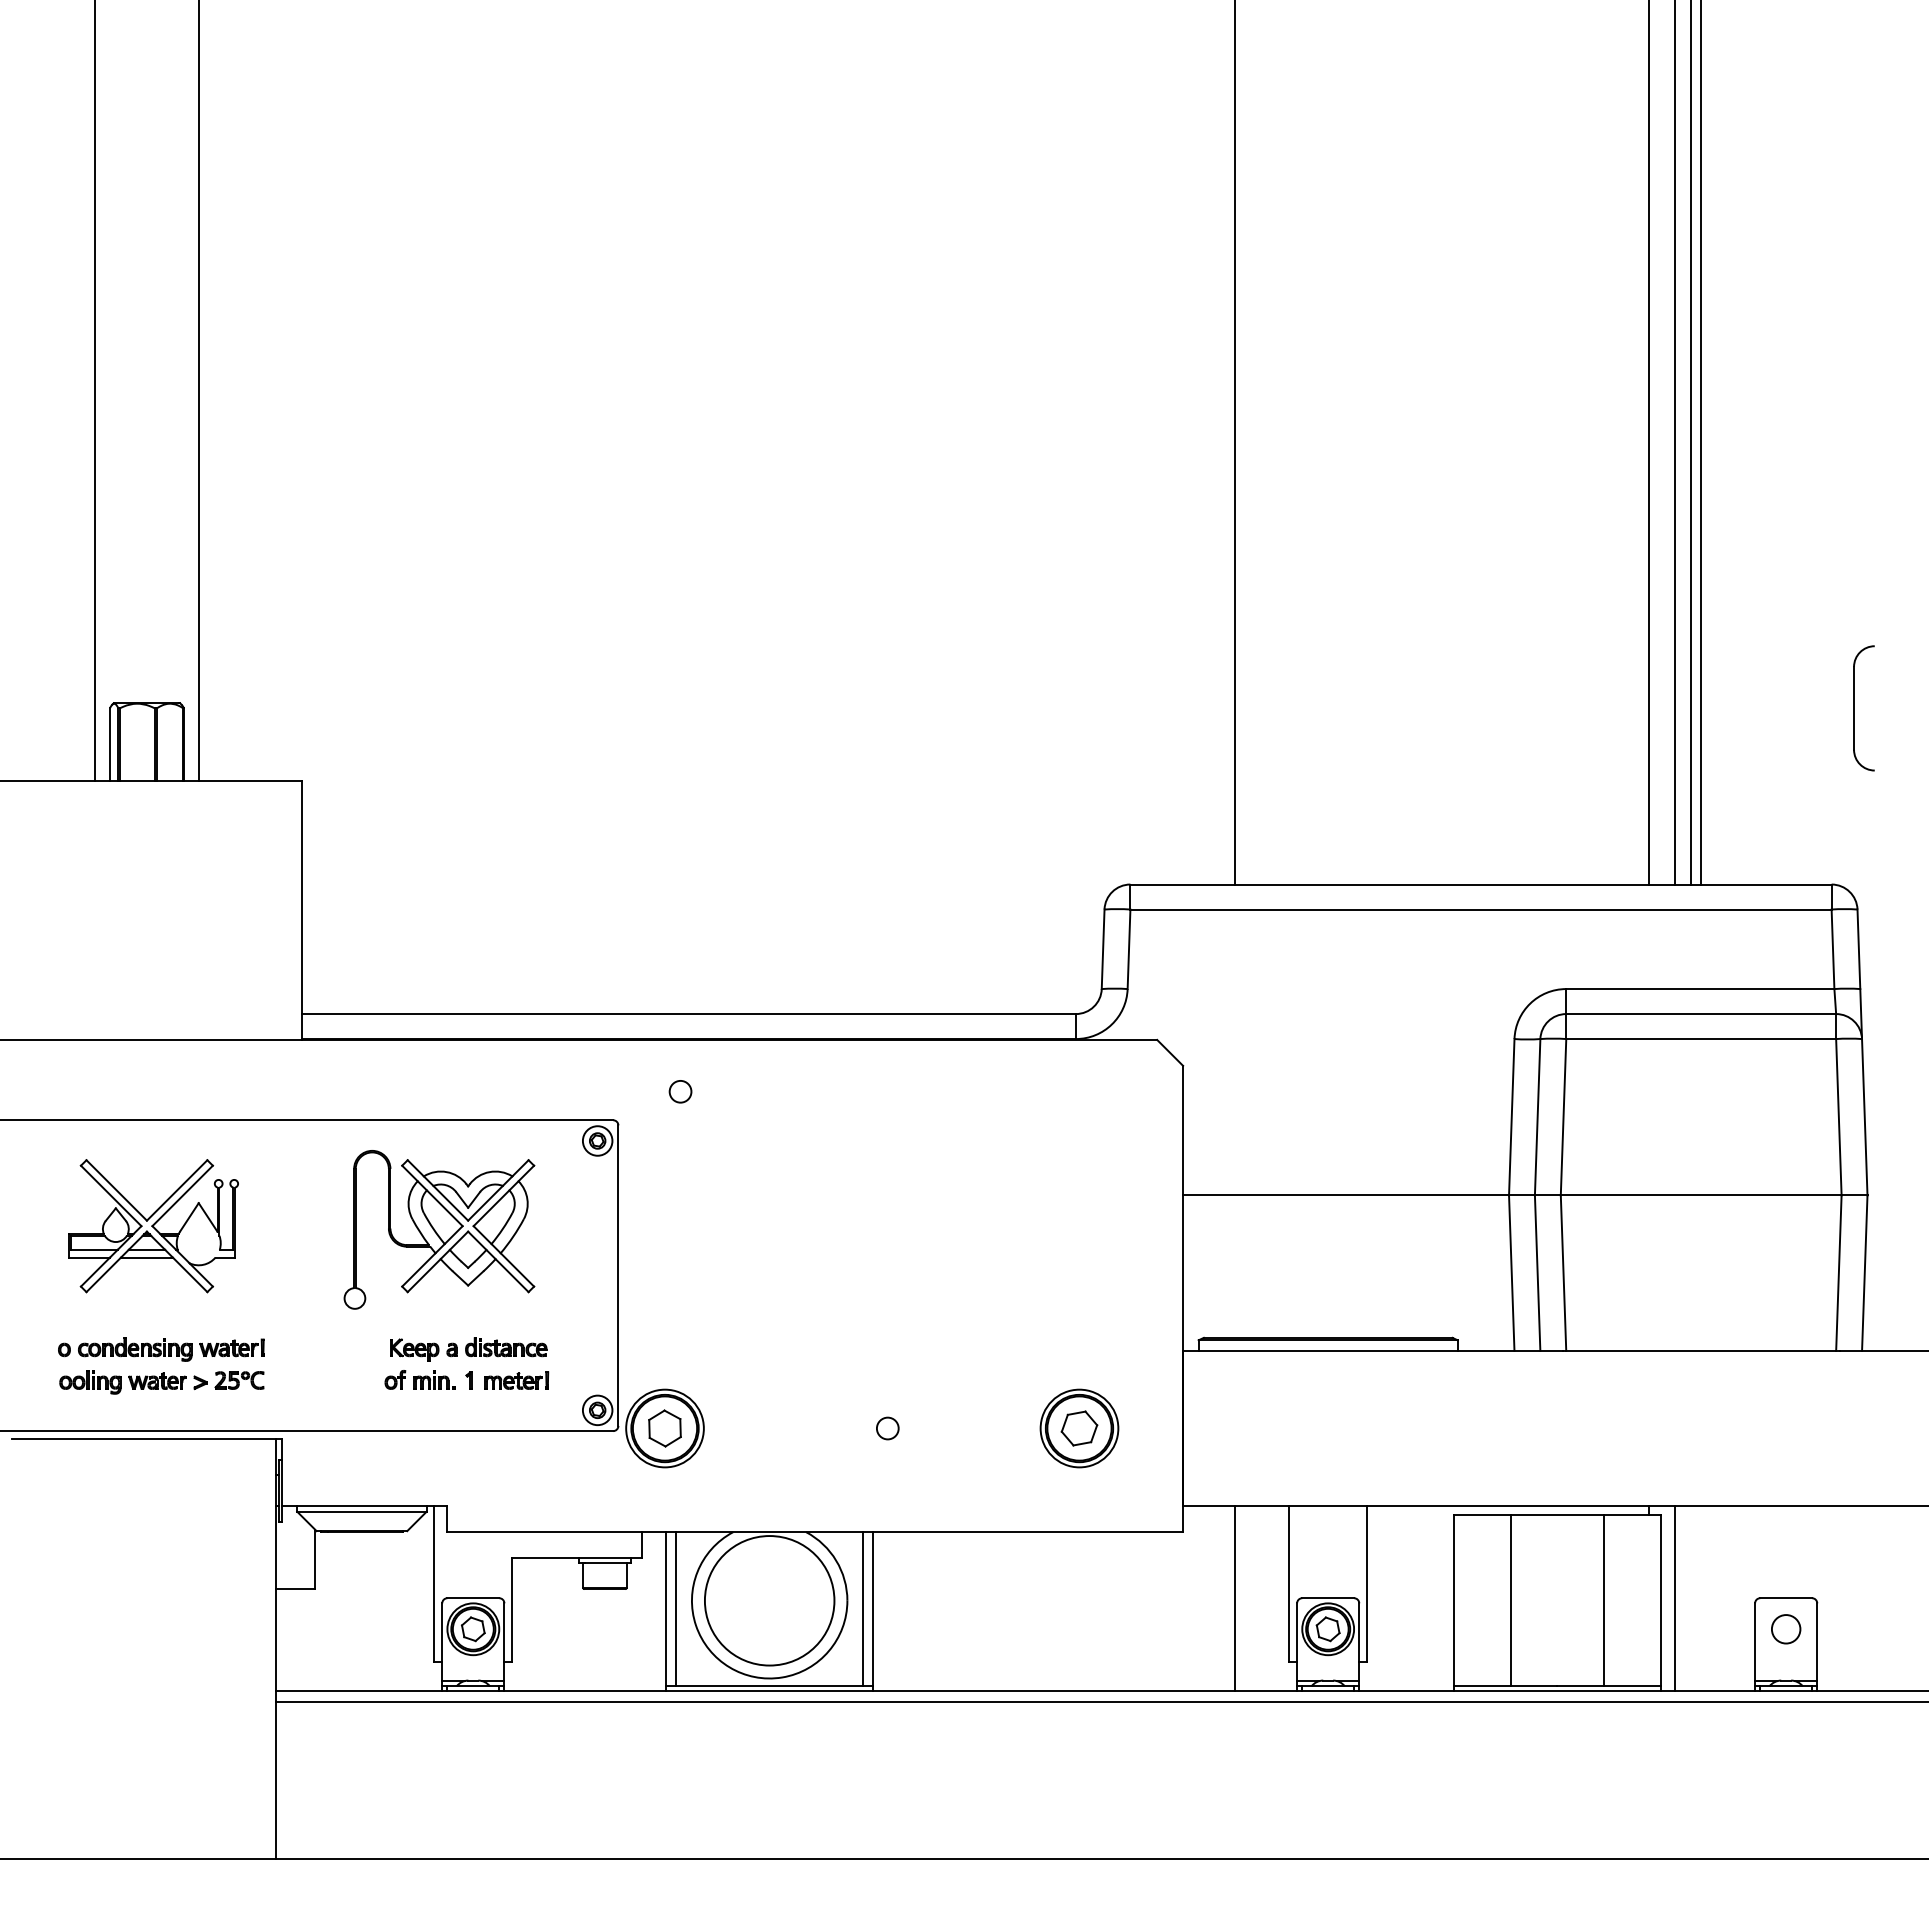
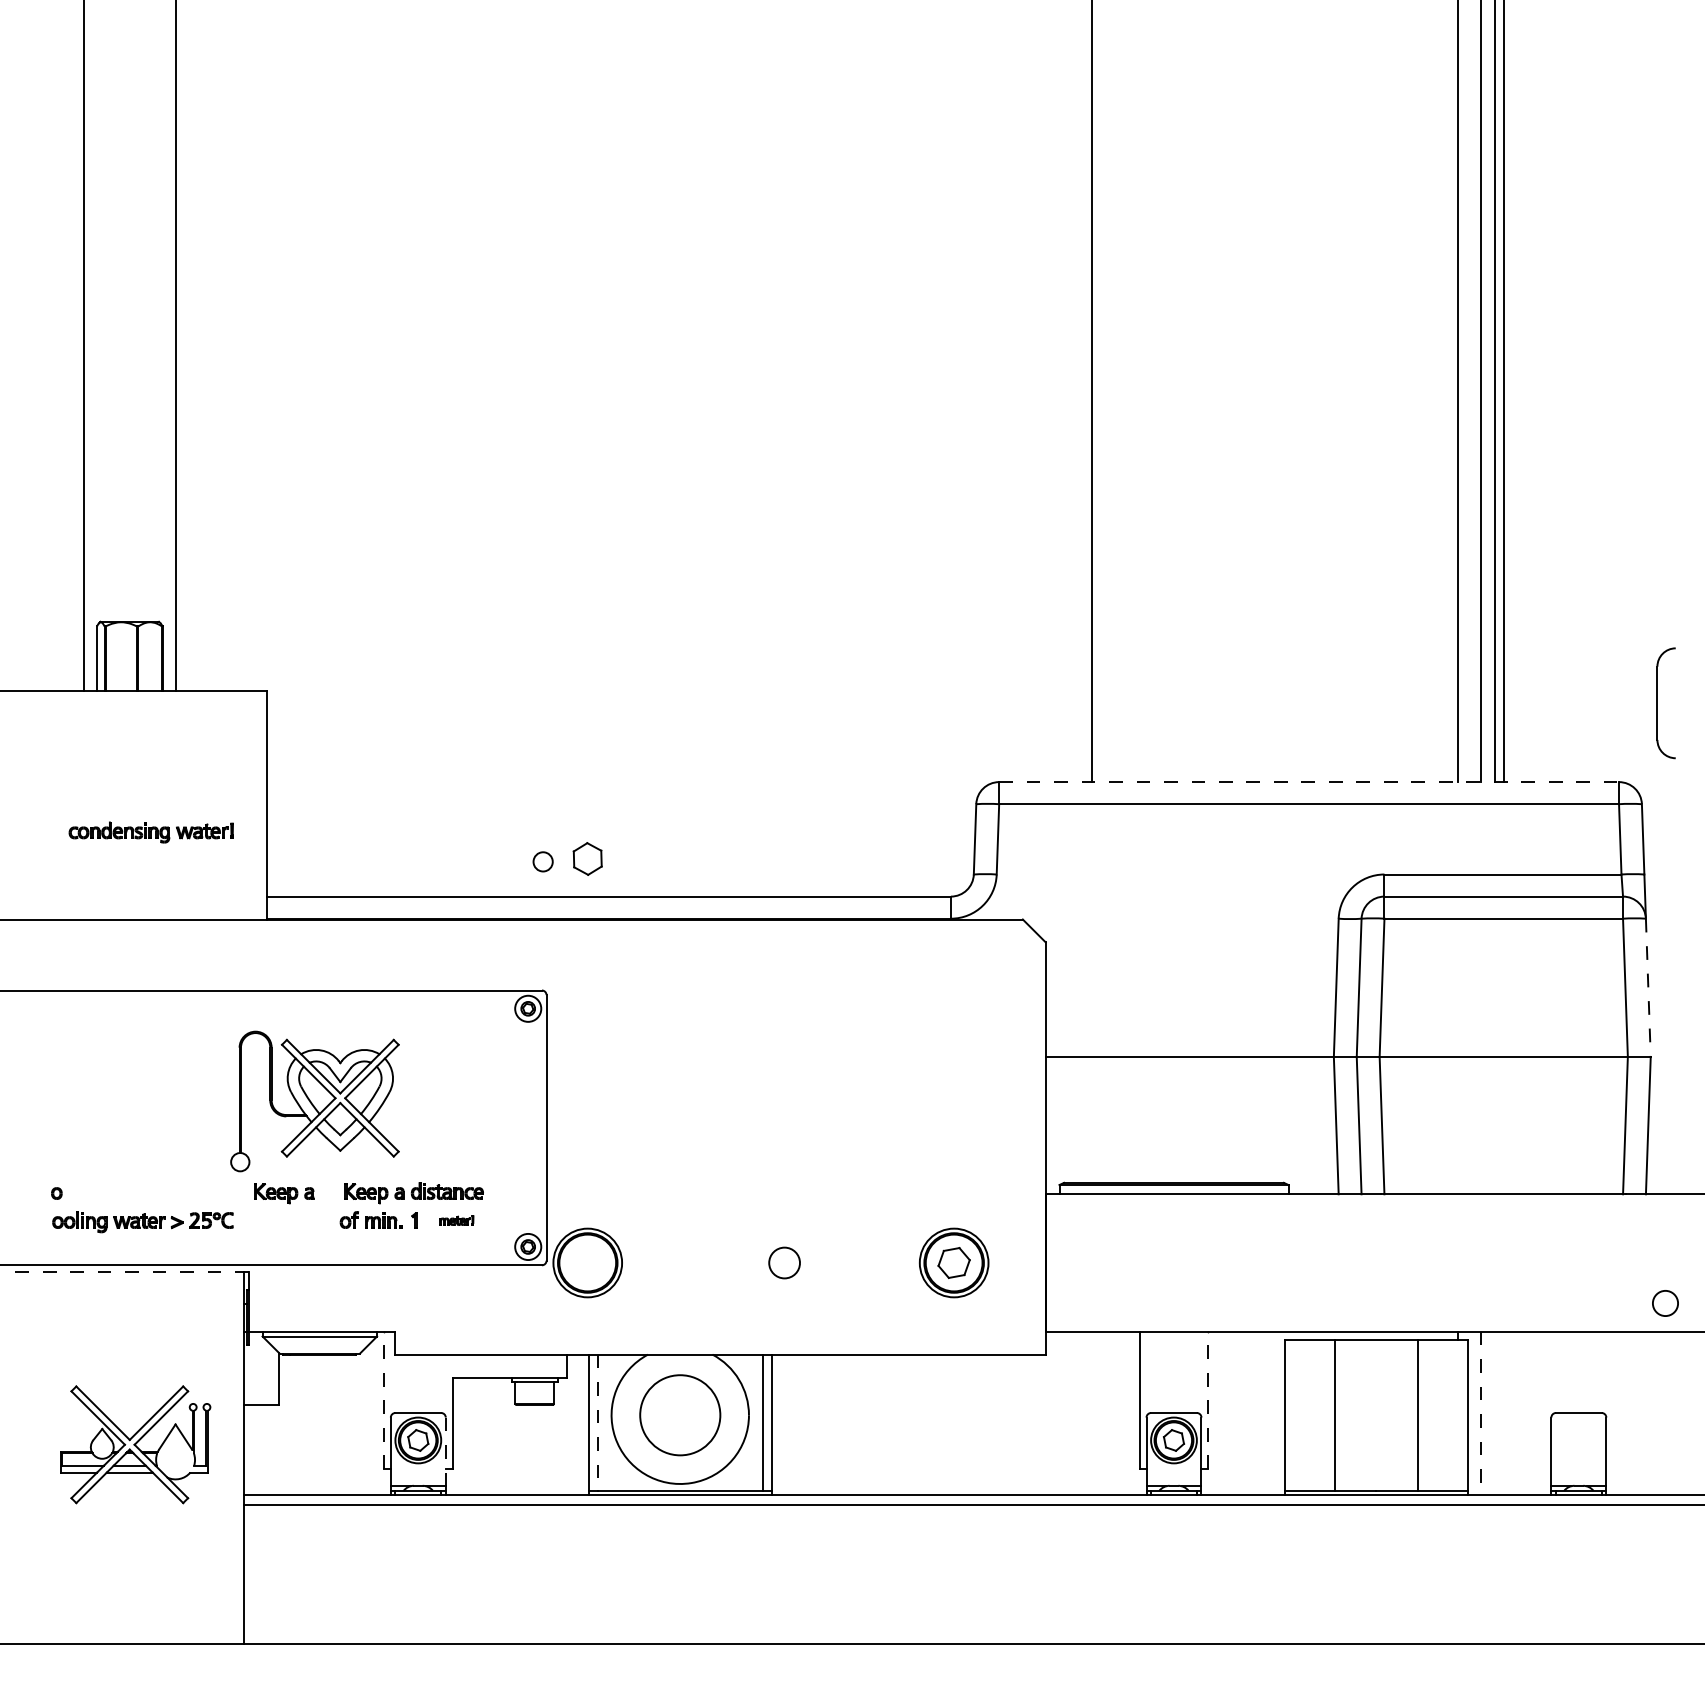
part: (1854, 708) -> (1657, 703), moved
line: (1481, 884) -> (1309, 782), solid -> dashed
circle: (680, 1091) -> (543, 861), moved
line: (1864, 1117) -> (1648, 988), solid -> dashed
part: (153, 1226) -> (135, 1445), moved
part: (439, 1229) -> (315, 1101), moved
part: (171, 1349) -> (151, 832), moved
part: (321, 1349) -> (284, 1193), added
part: (516, 1380) -> (456, 1220), size x0.6
part: (664, 1428) -> (587, 858), moved
circle: (887, 1428) -> (784, 1262), size x1.6
line: (146, 1438) -> (129, 1271), solid -> dashed
line: (434, 1583) -> (383, 1400), solid -> dashed
line: (1367, 1583) -> (1208, 1400), solid -> dashed
line: (1234, 1598) -> (1091, 1413), removed
line: (1675, 1598) -> (1481, 1413), solid -> dashed
circle: (769, 1600) -> (680, 1415), size x0.7
line: (676, 1609) -> (597, 1422), solid -> dashed
circle: (1786, 1629) -> (1665, 1303), moved
line: (504, 1642) -> (445, 1452), solid -> dashed

